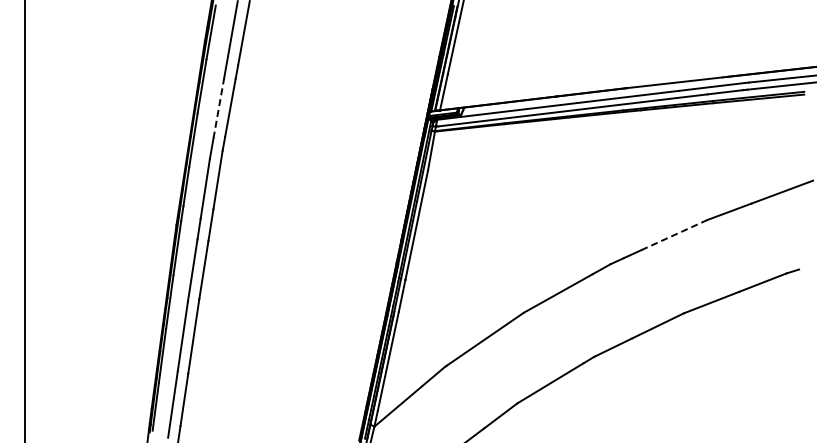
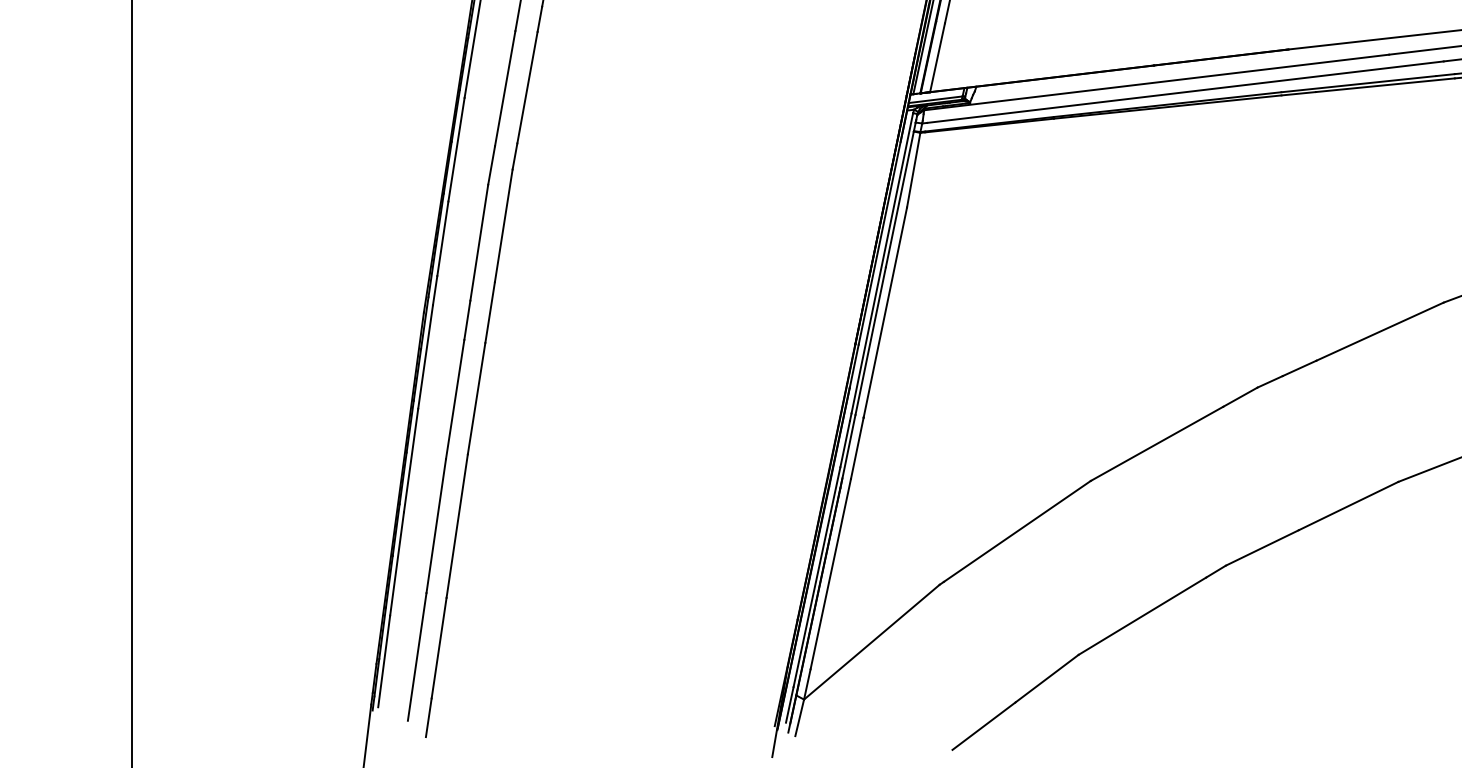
line: (218, 108) -> (504, 88), dashed -> solid
line: (674, 234) -> (1380, 330), dashed -> solid

